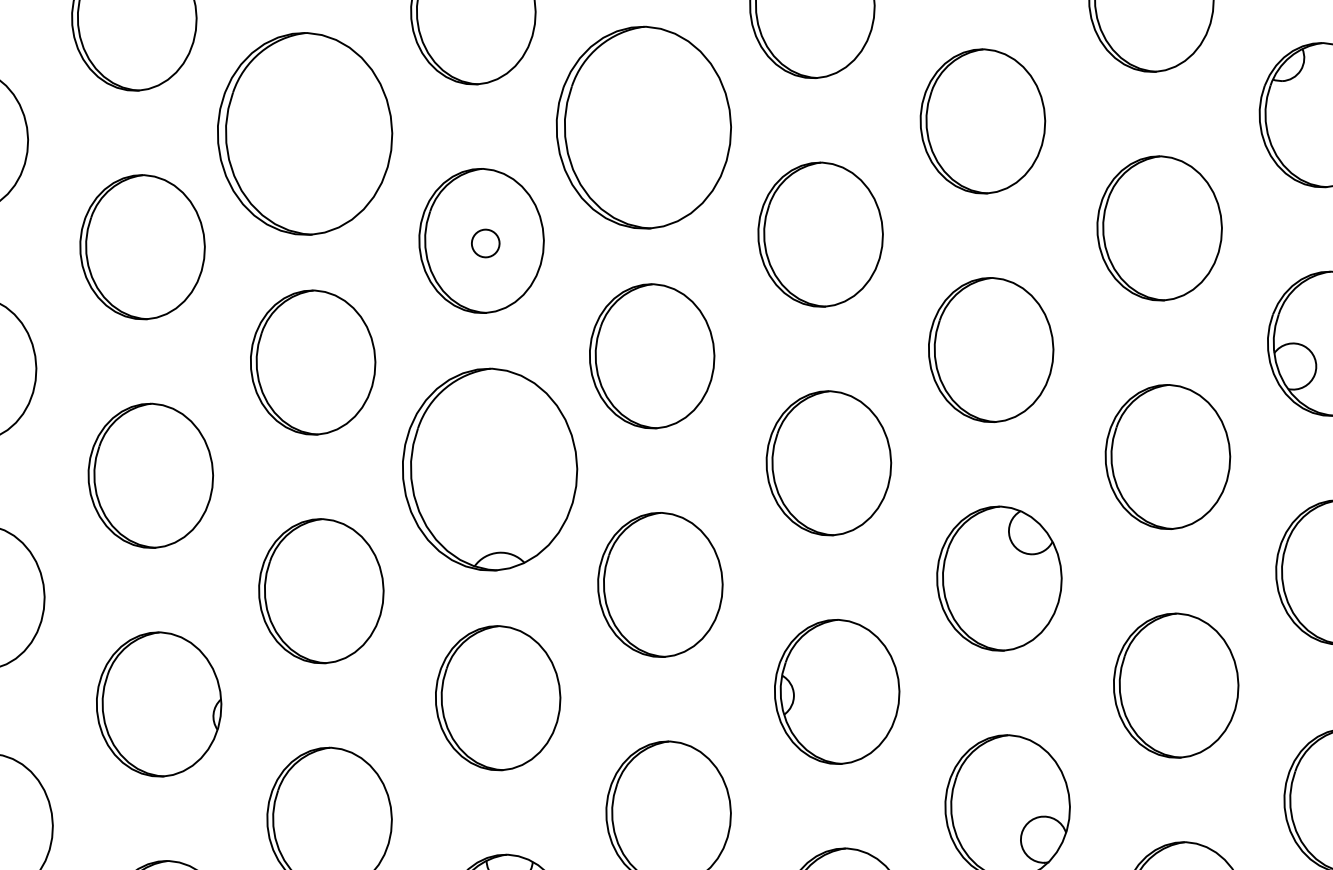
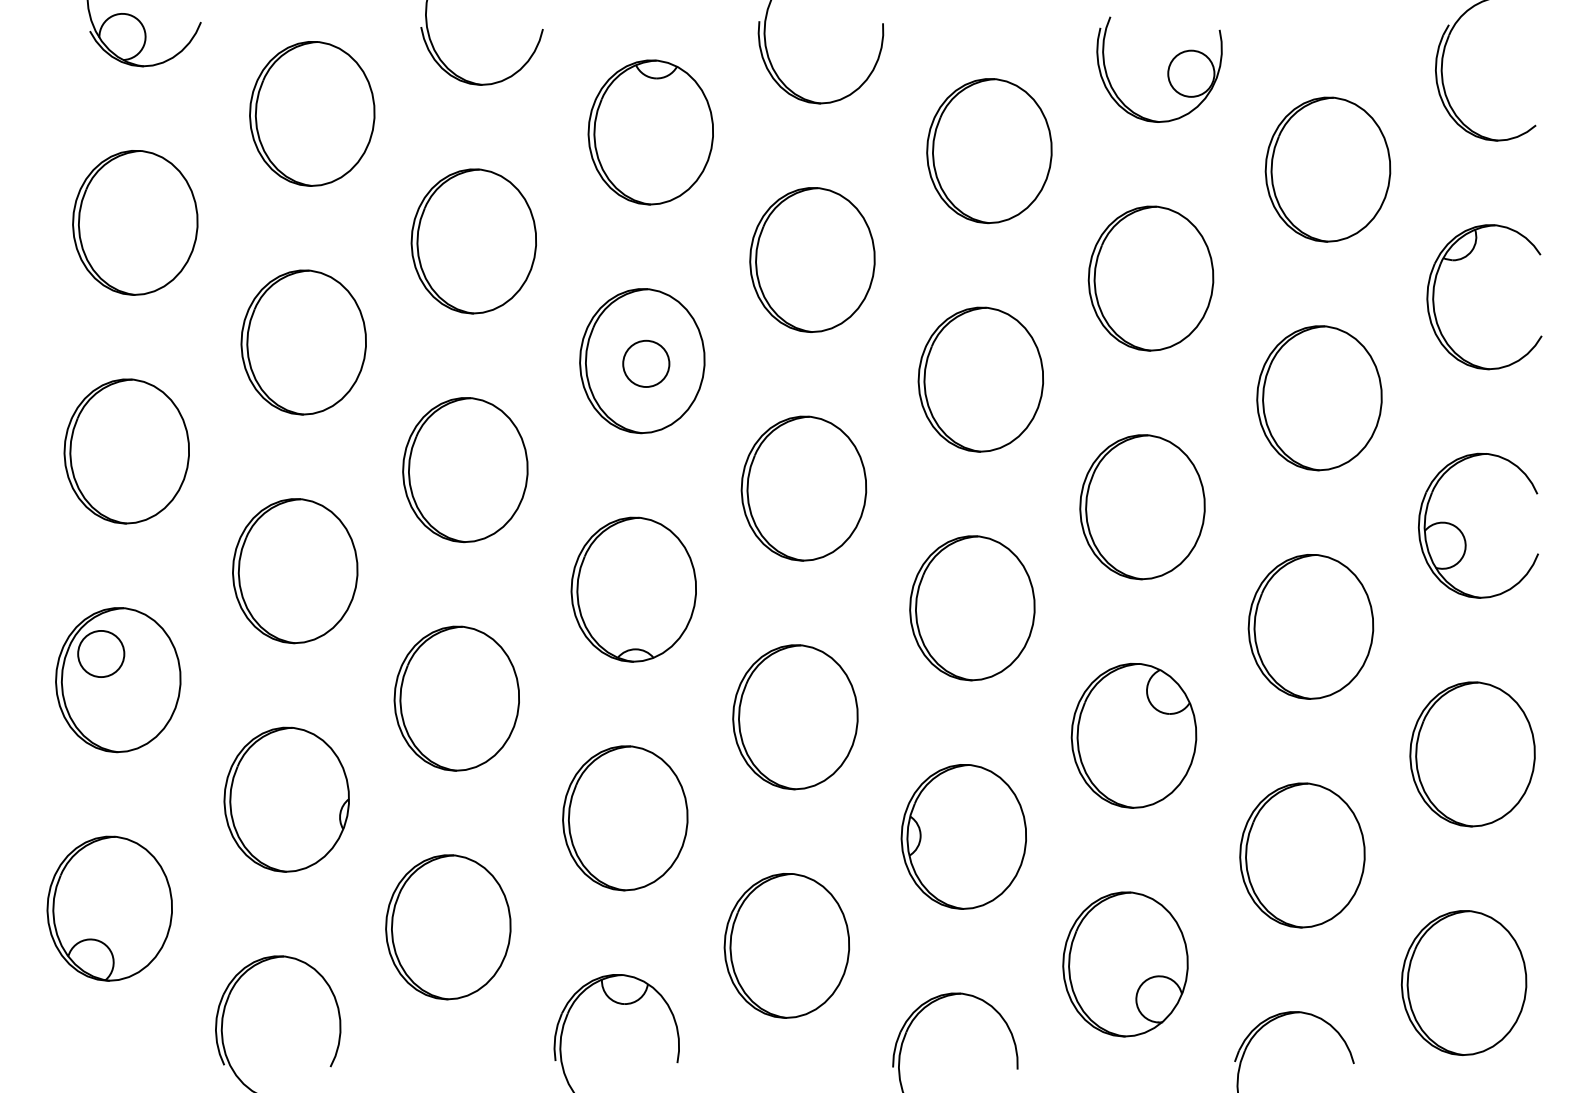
part: (643, 127) -> (812, 259), size x0.71
part: (304, 134) -> (473, 241), size x0.71
circle: (485, 243) -> (646, 363), size x1.67
part: (489, 469) -> (633, 589), size x0.71

